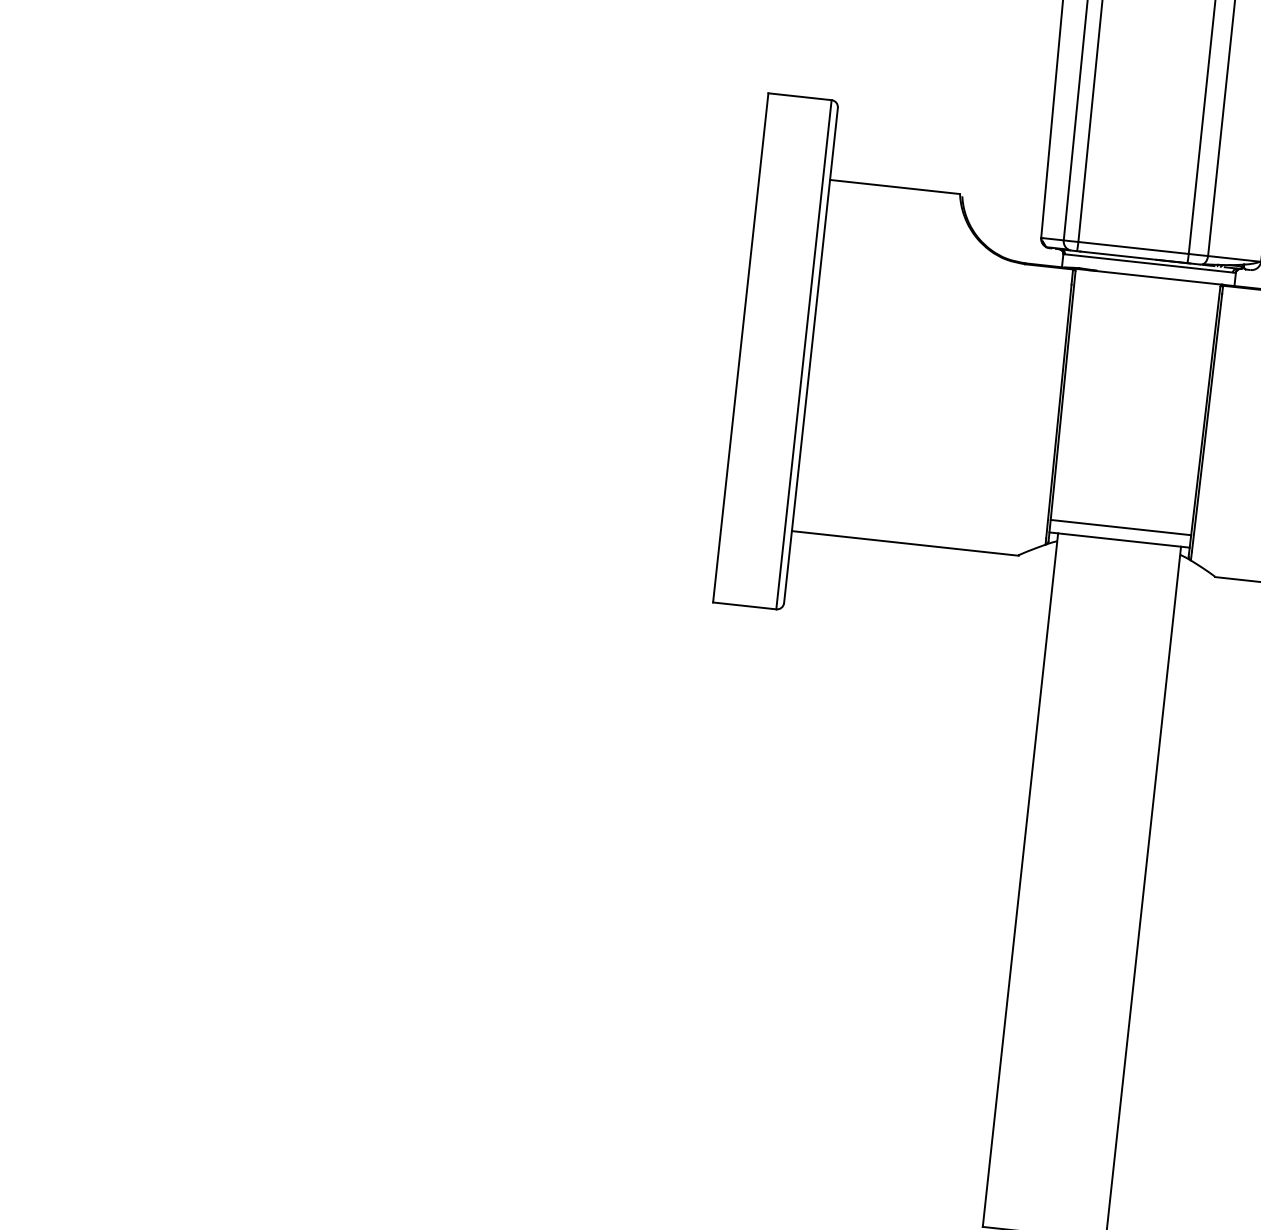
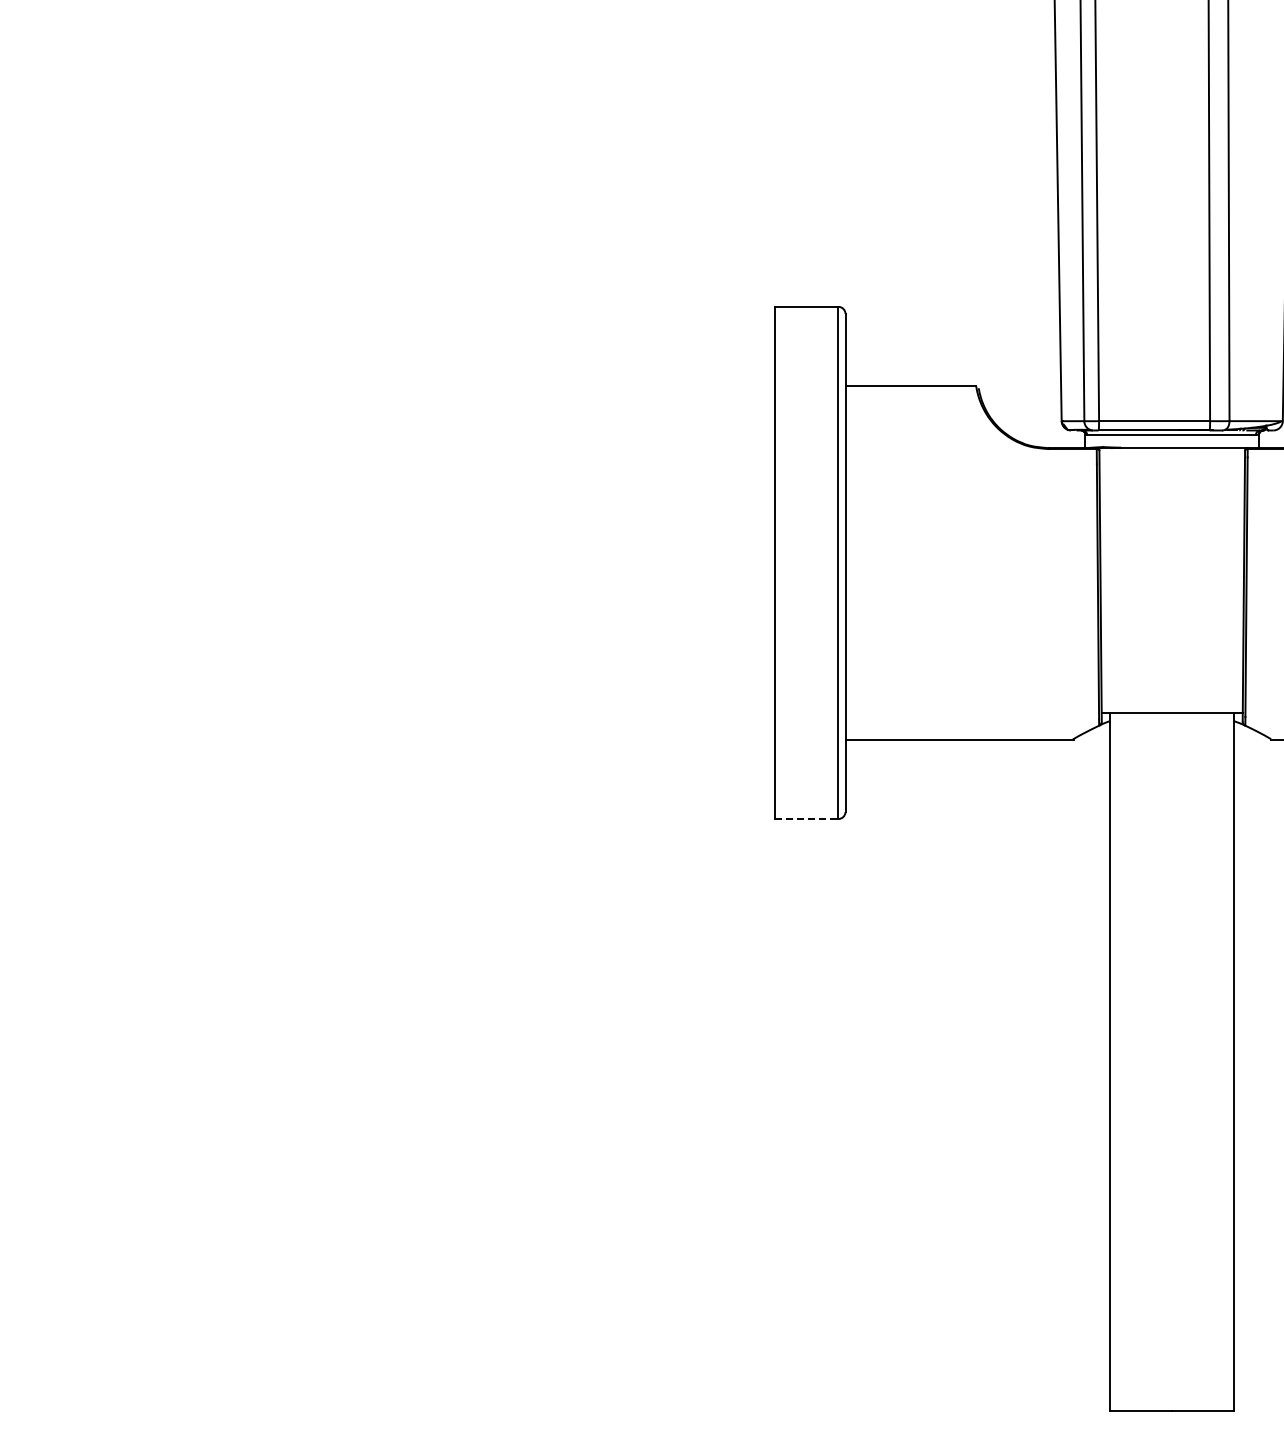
line: (1120, 527) -> (1171, 700), removed
line: (744, 606) -> (806, 819), solid -> dashed

